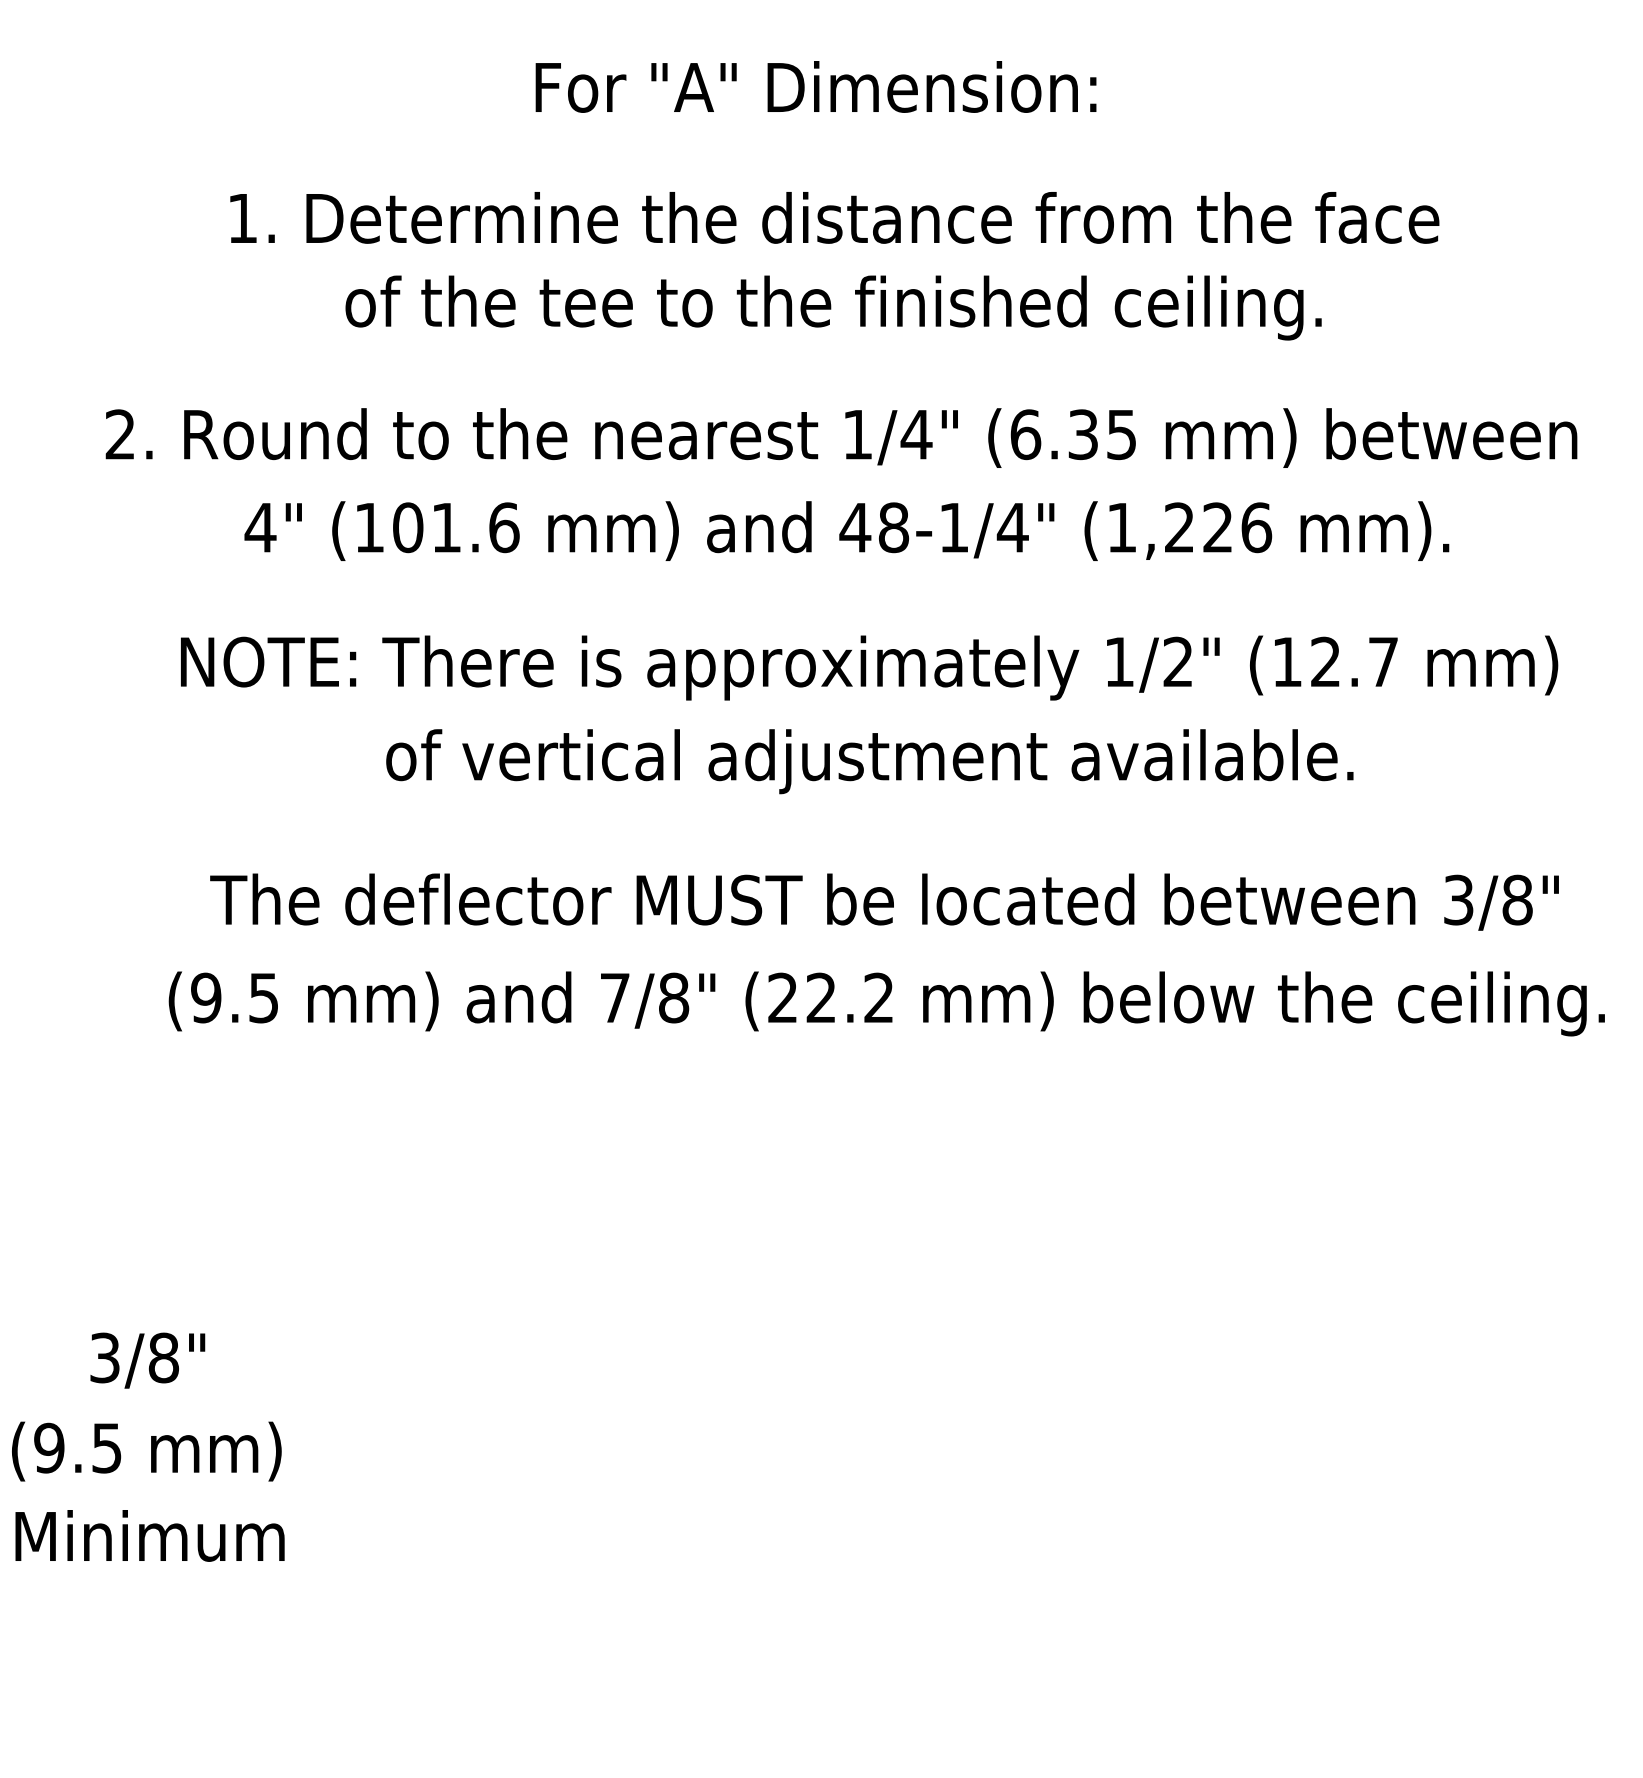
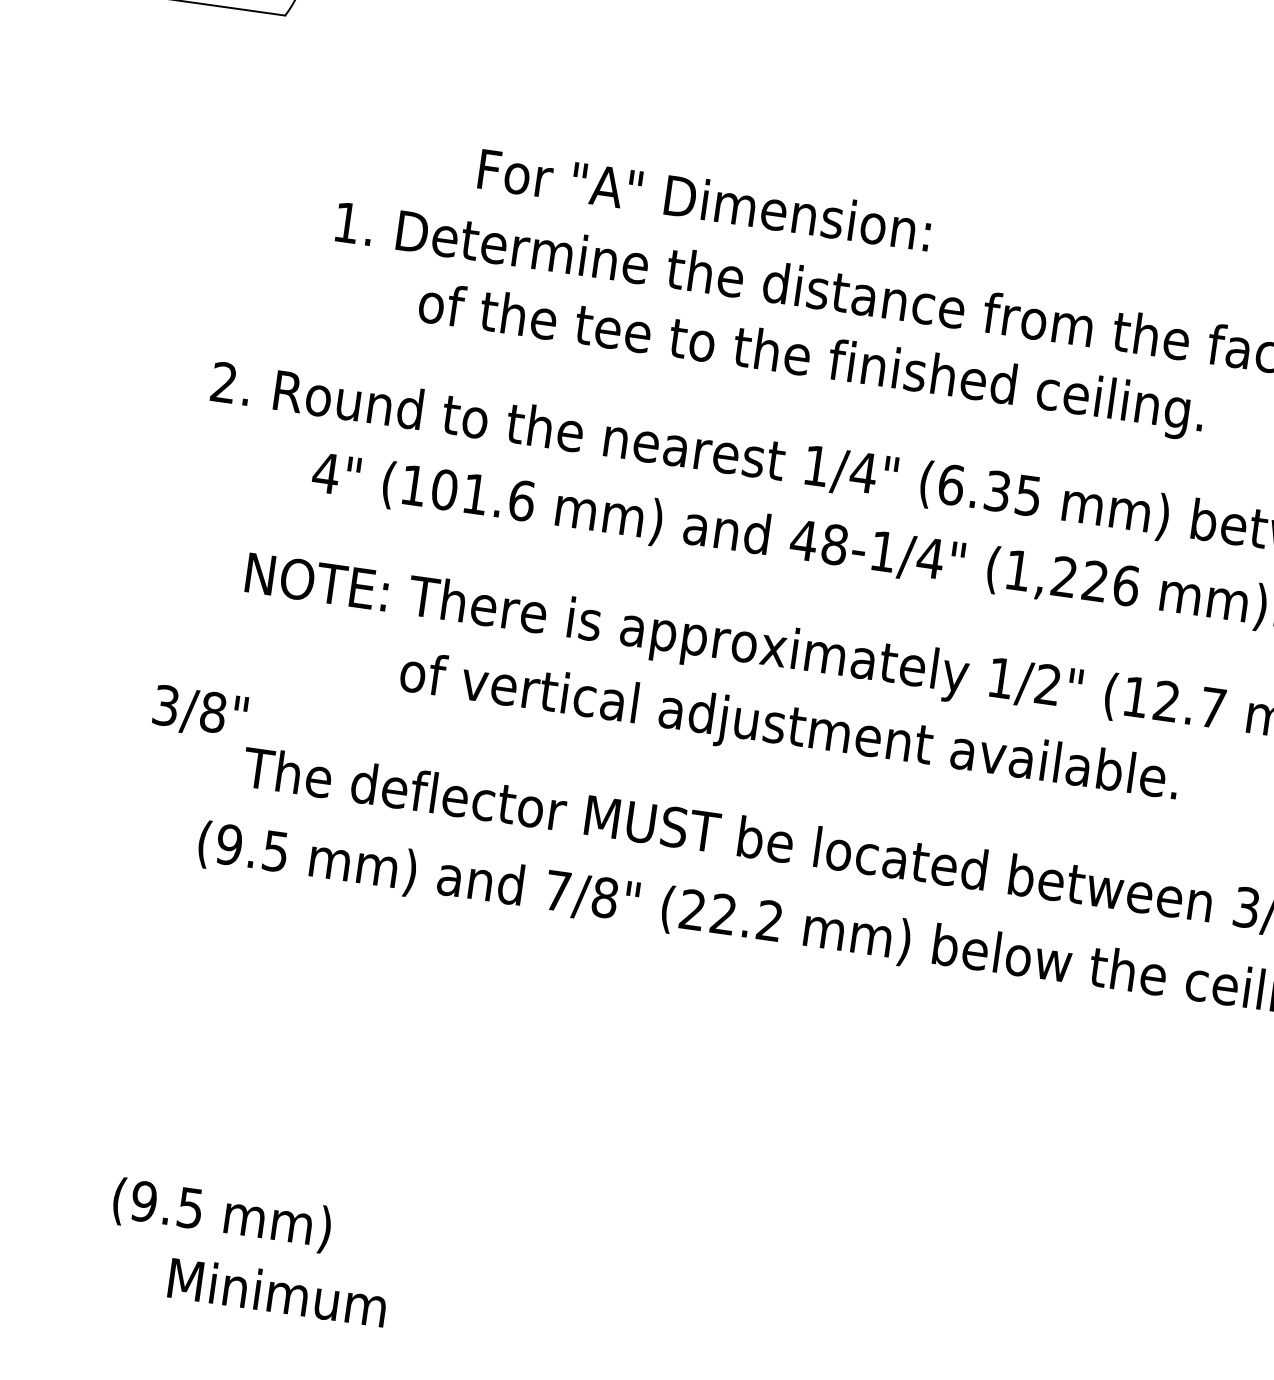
text: (815, 86) -> (704, 199), moved
text: (147, 1360) -> (199, 712), moved
text: (146, 1451) -> (221, 1215), moved
text: (149, 1535) -> (277, 1291), moved

